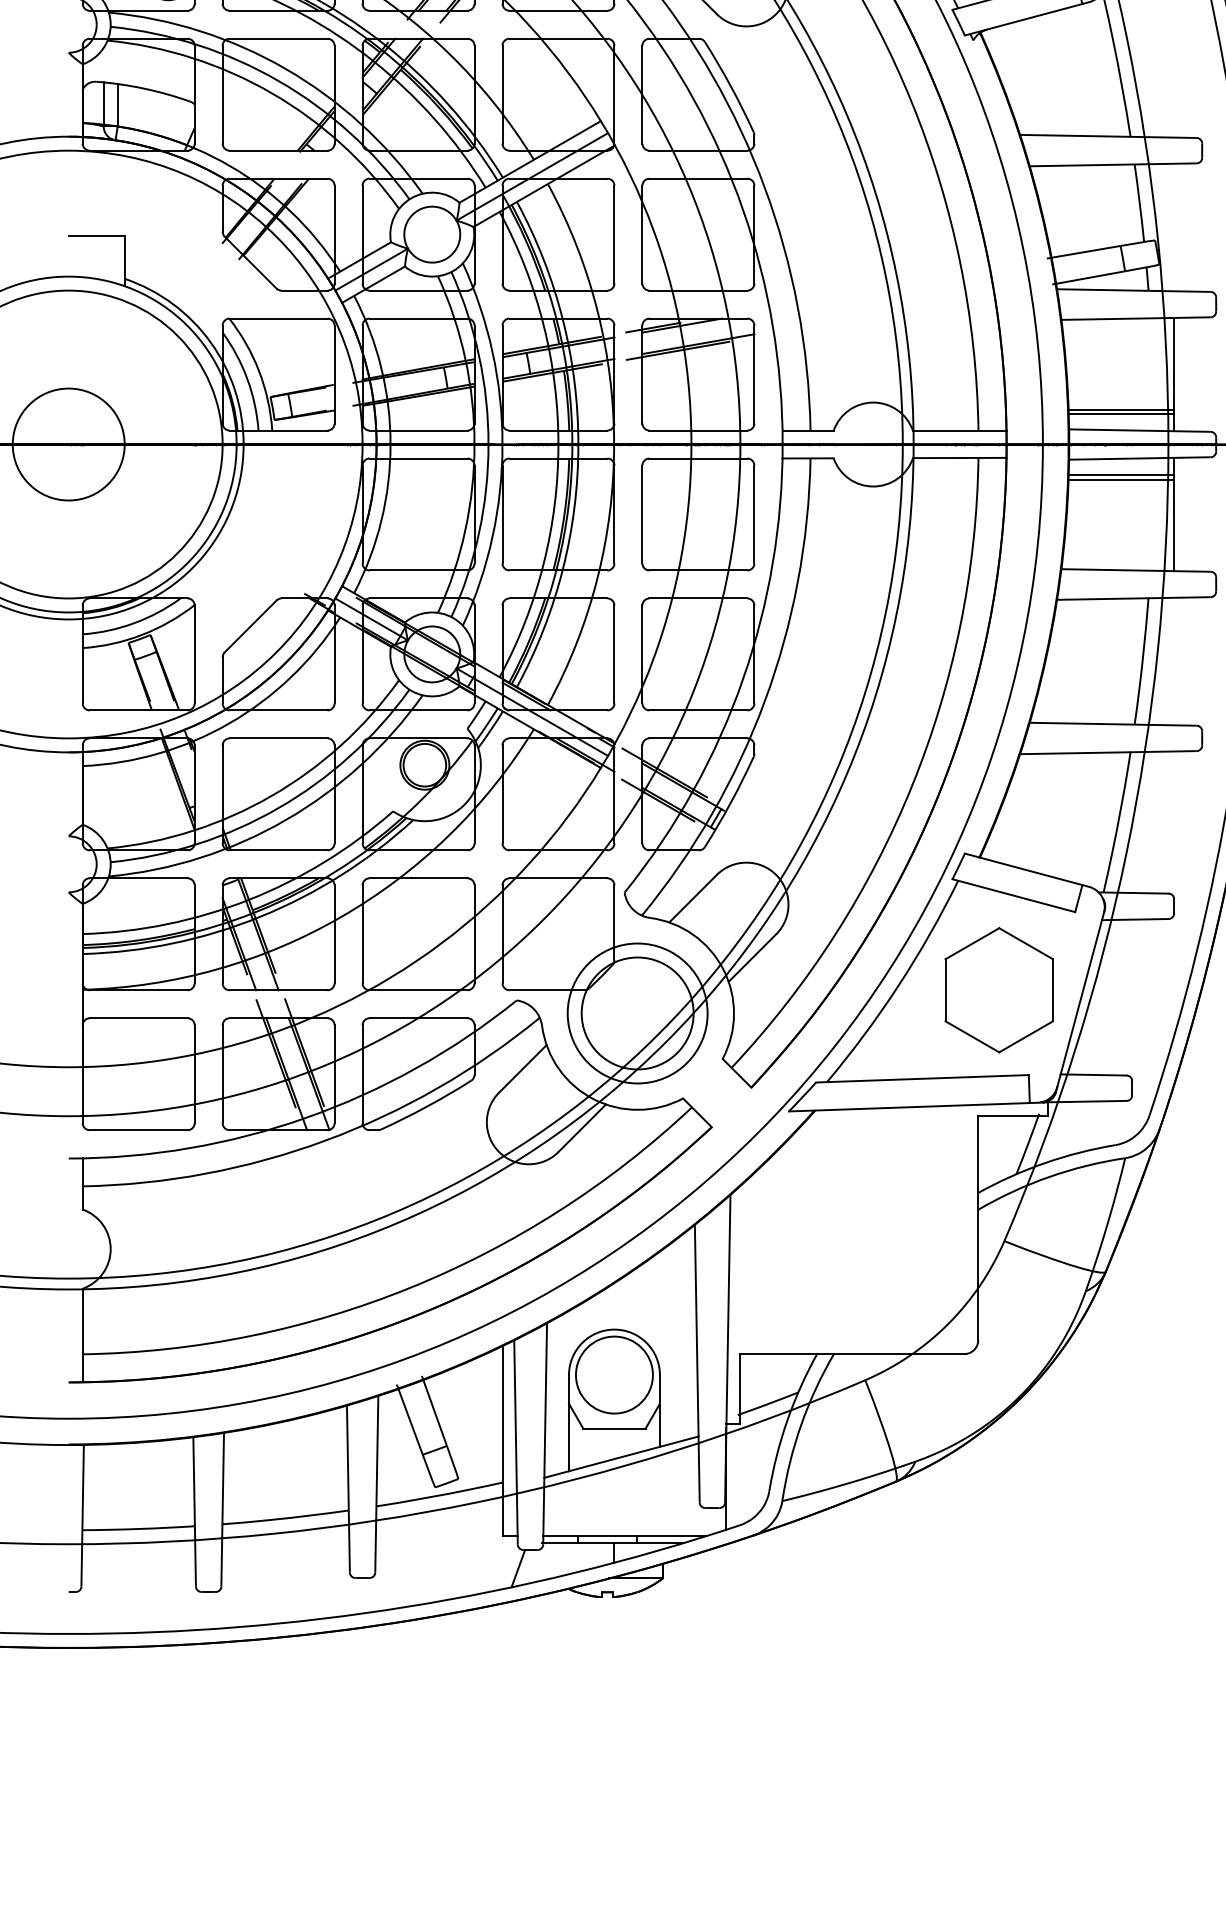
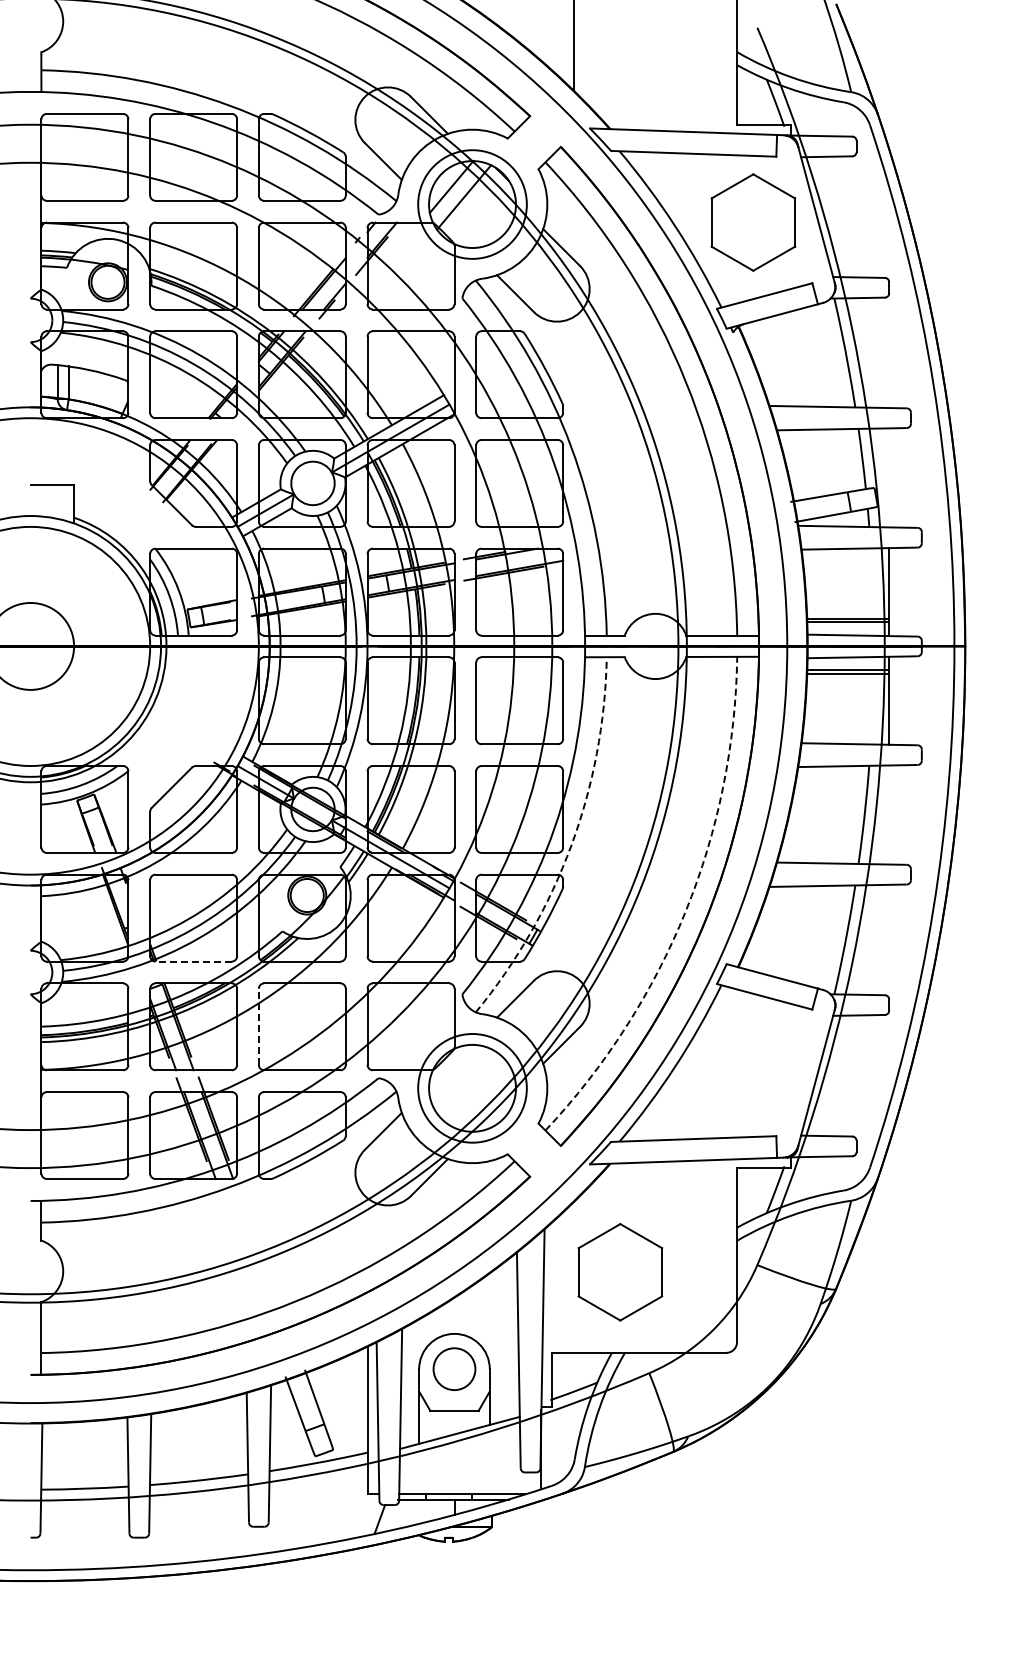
arc: (765, 700) -> (571, 845), solid -> dashed
arc: (911, 785) -> (685, 911), solid -> dashed
line: (278, 850) -> (193, 961), solid -> dashed
line: (362, 933) -> (258, 1026), solid -> dashed
part: (999, 990) -> (620, 1272), moved
circle: (614, 1375) -> (454, 1369), size x0.7

